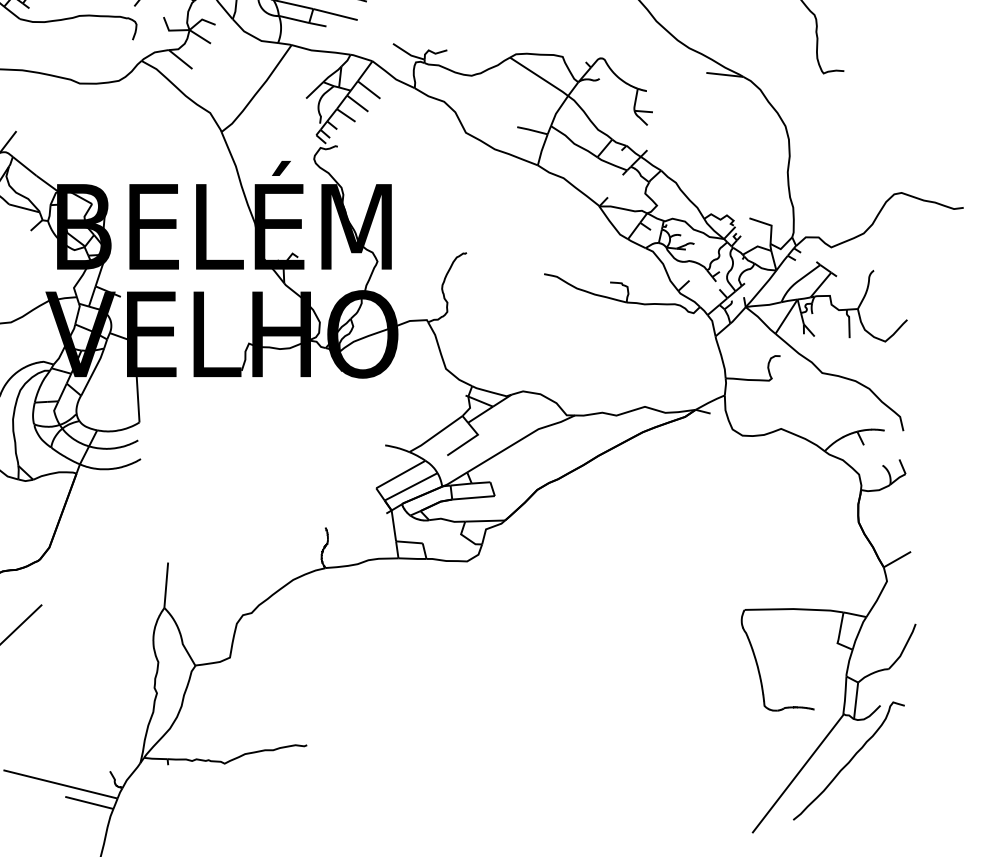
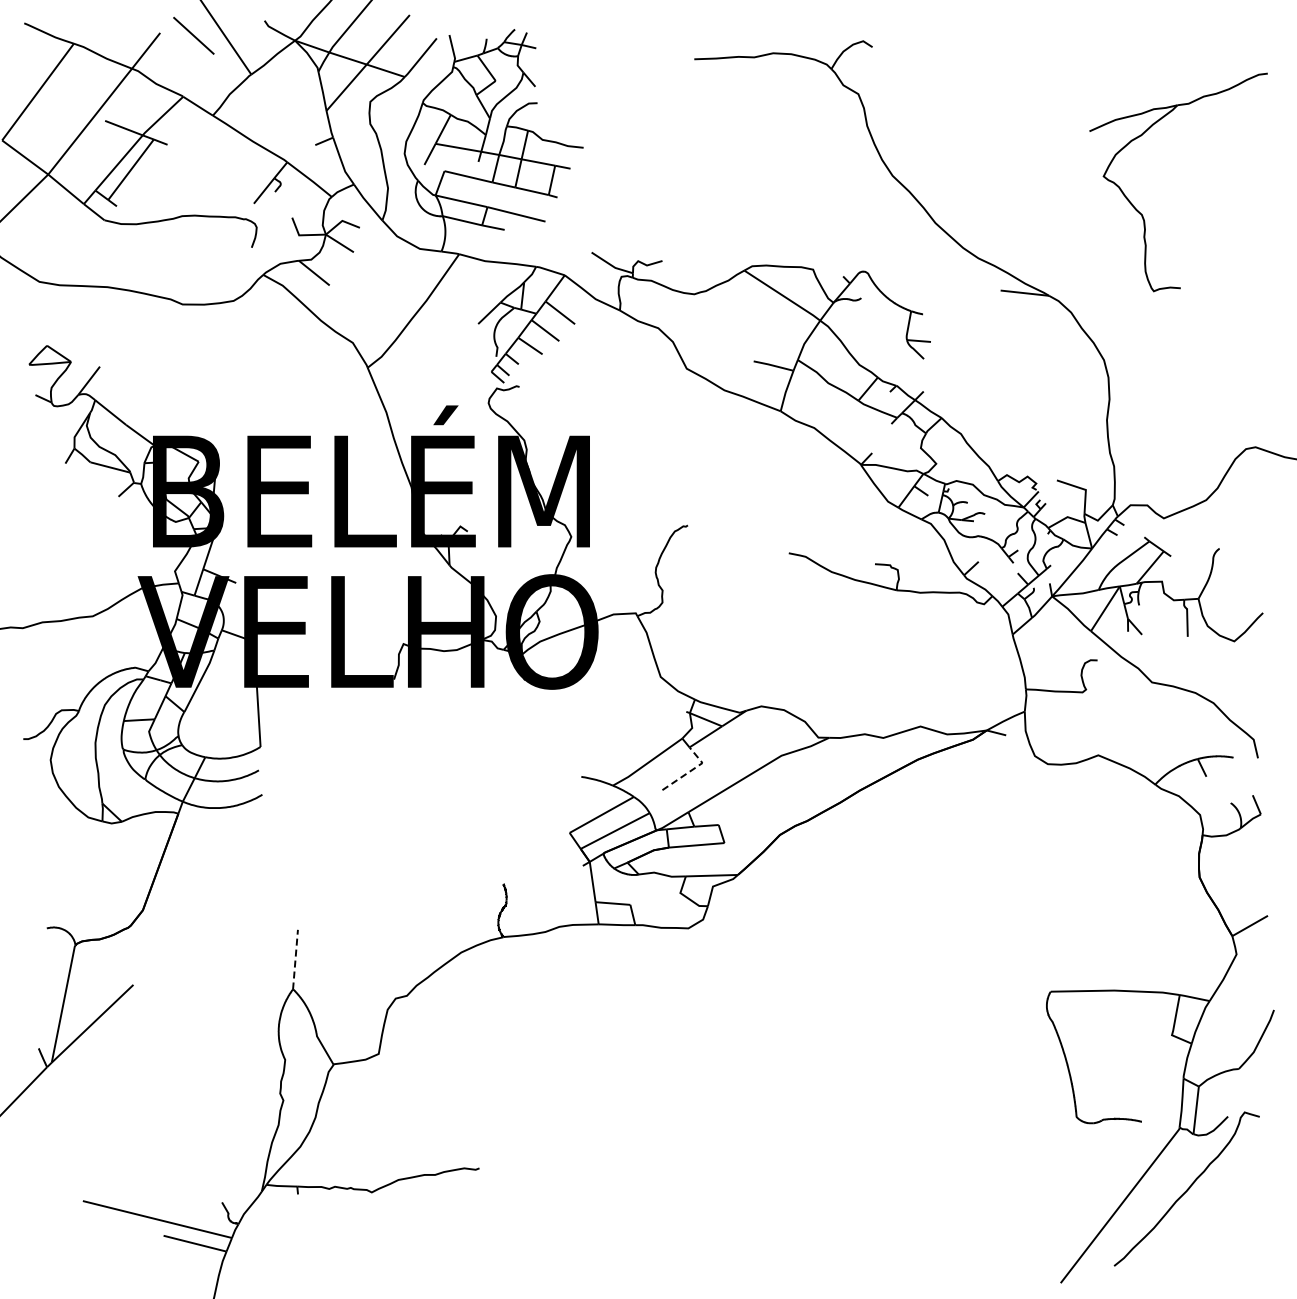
line: (469, 440) -> (691, 770), solid -> dashed
line: (166, 585) -> (295, 959), solid -> dashed

